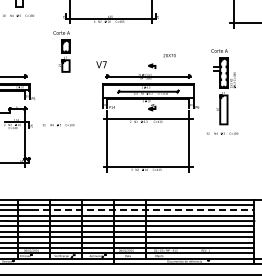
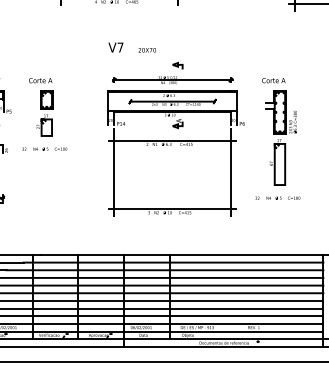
part: (61, 51) -> (40, 106), moved
text: (169, 55) -> (147, 50), moved
text: (101, 64) -> (115, 47), moved
part: (222, 91) -> (278, 138), moved
line: (143, 210) -> (165, 270), dashed -> solid

